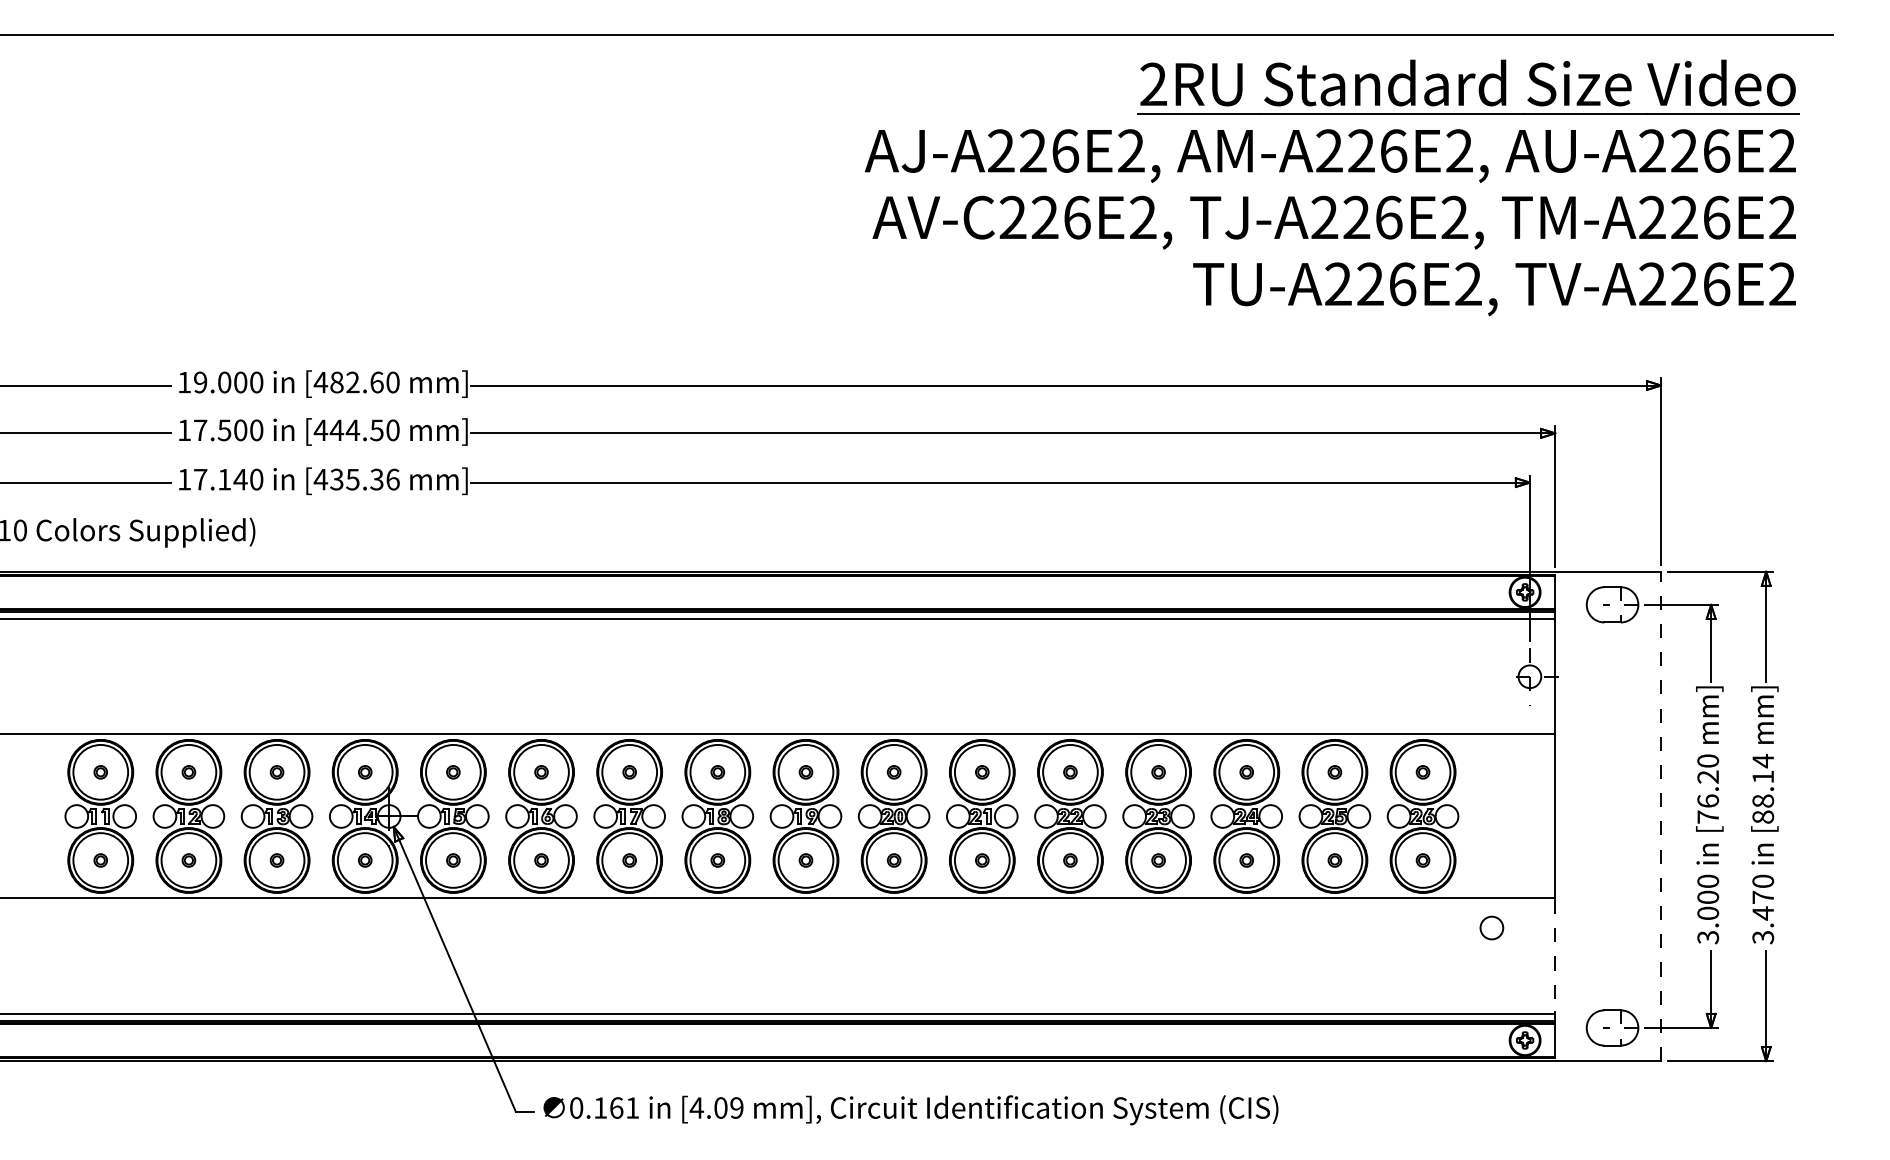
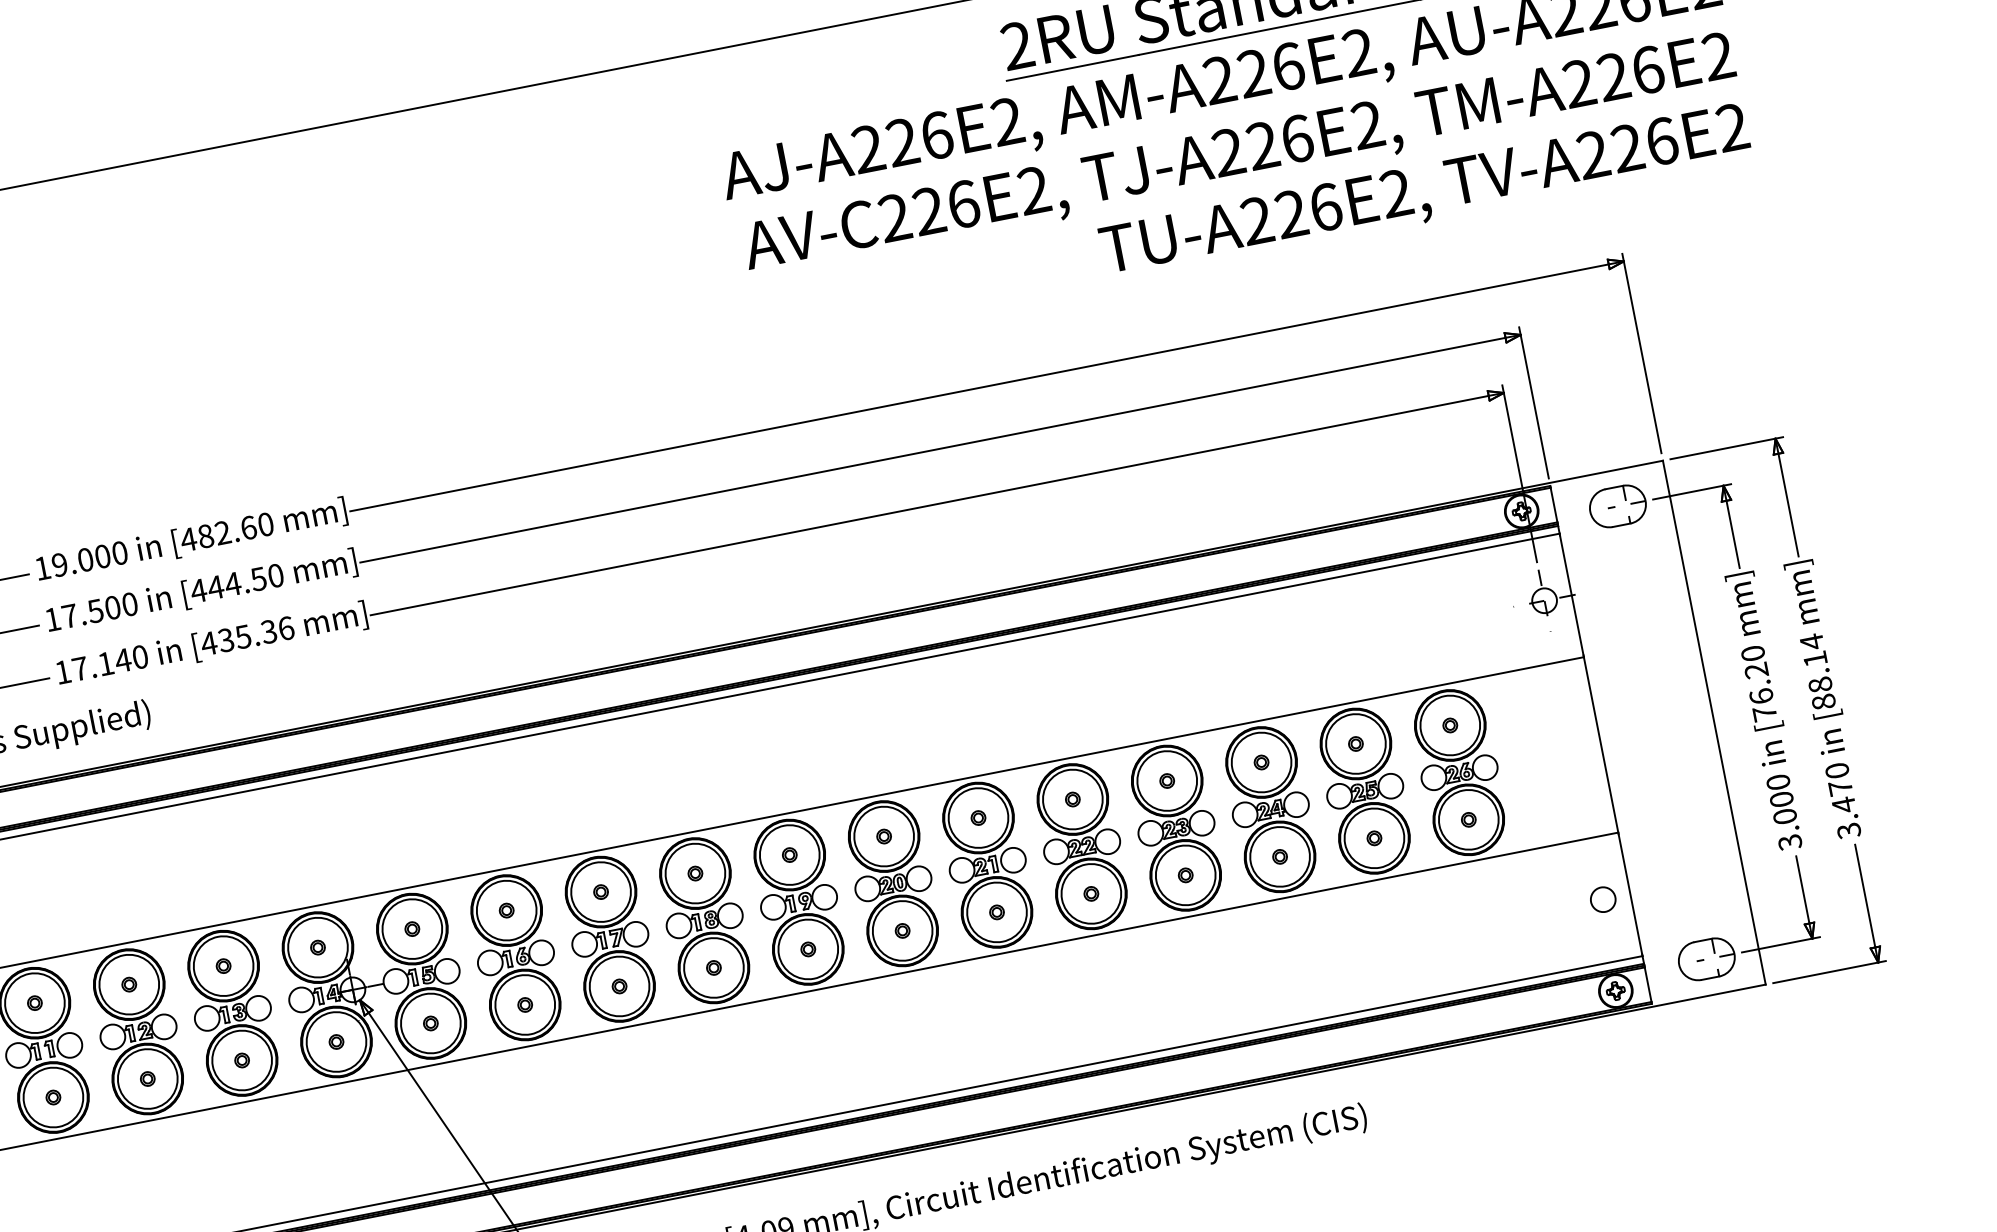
line: (1661, 816) -> (1714, 722), dashed -> solid
circle: (1491, 927) -> (1602, 899), moved
line: (1555, 956) -> (1630, 894), dashed -> solid

